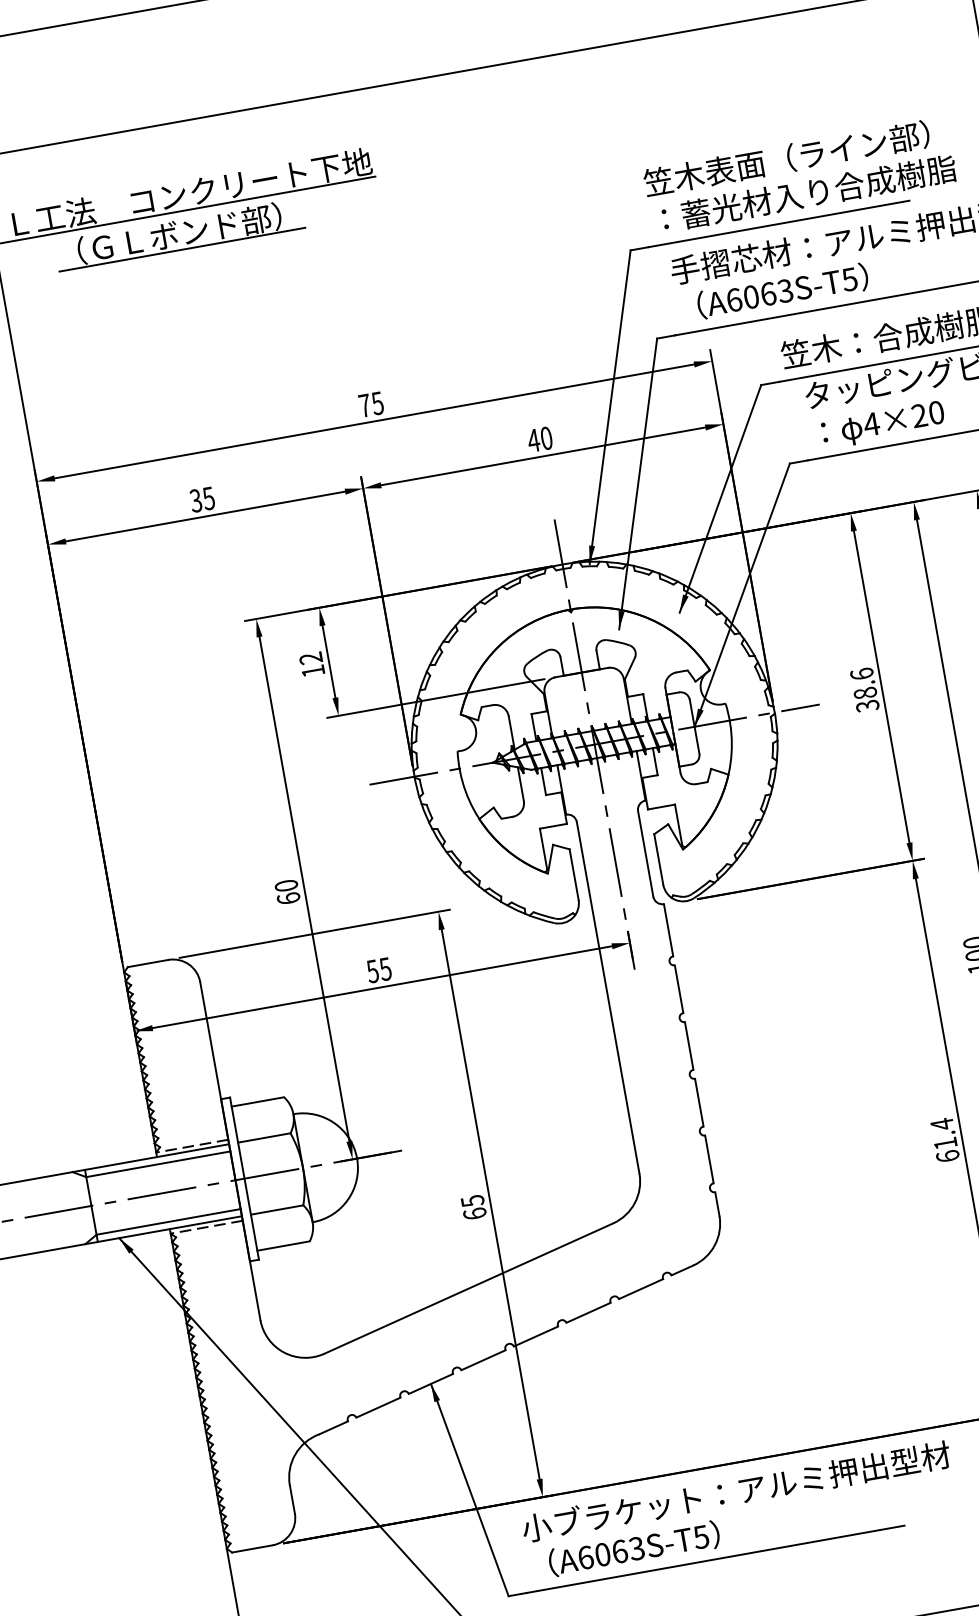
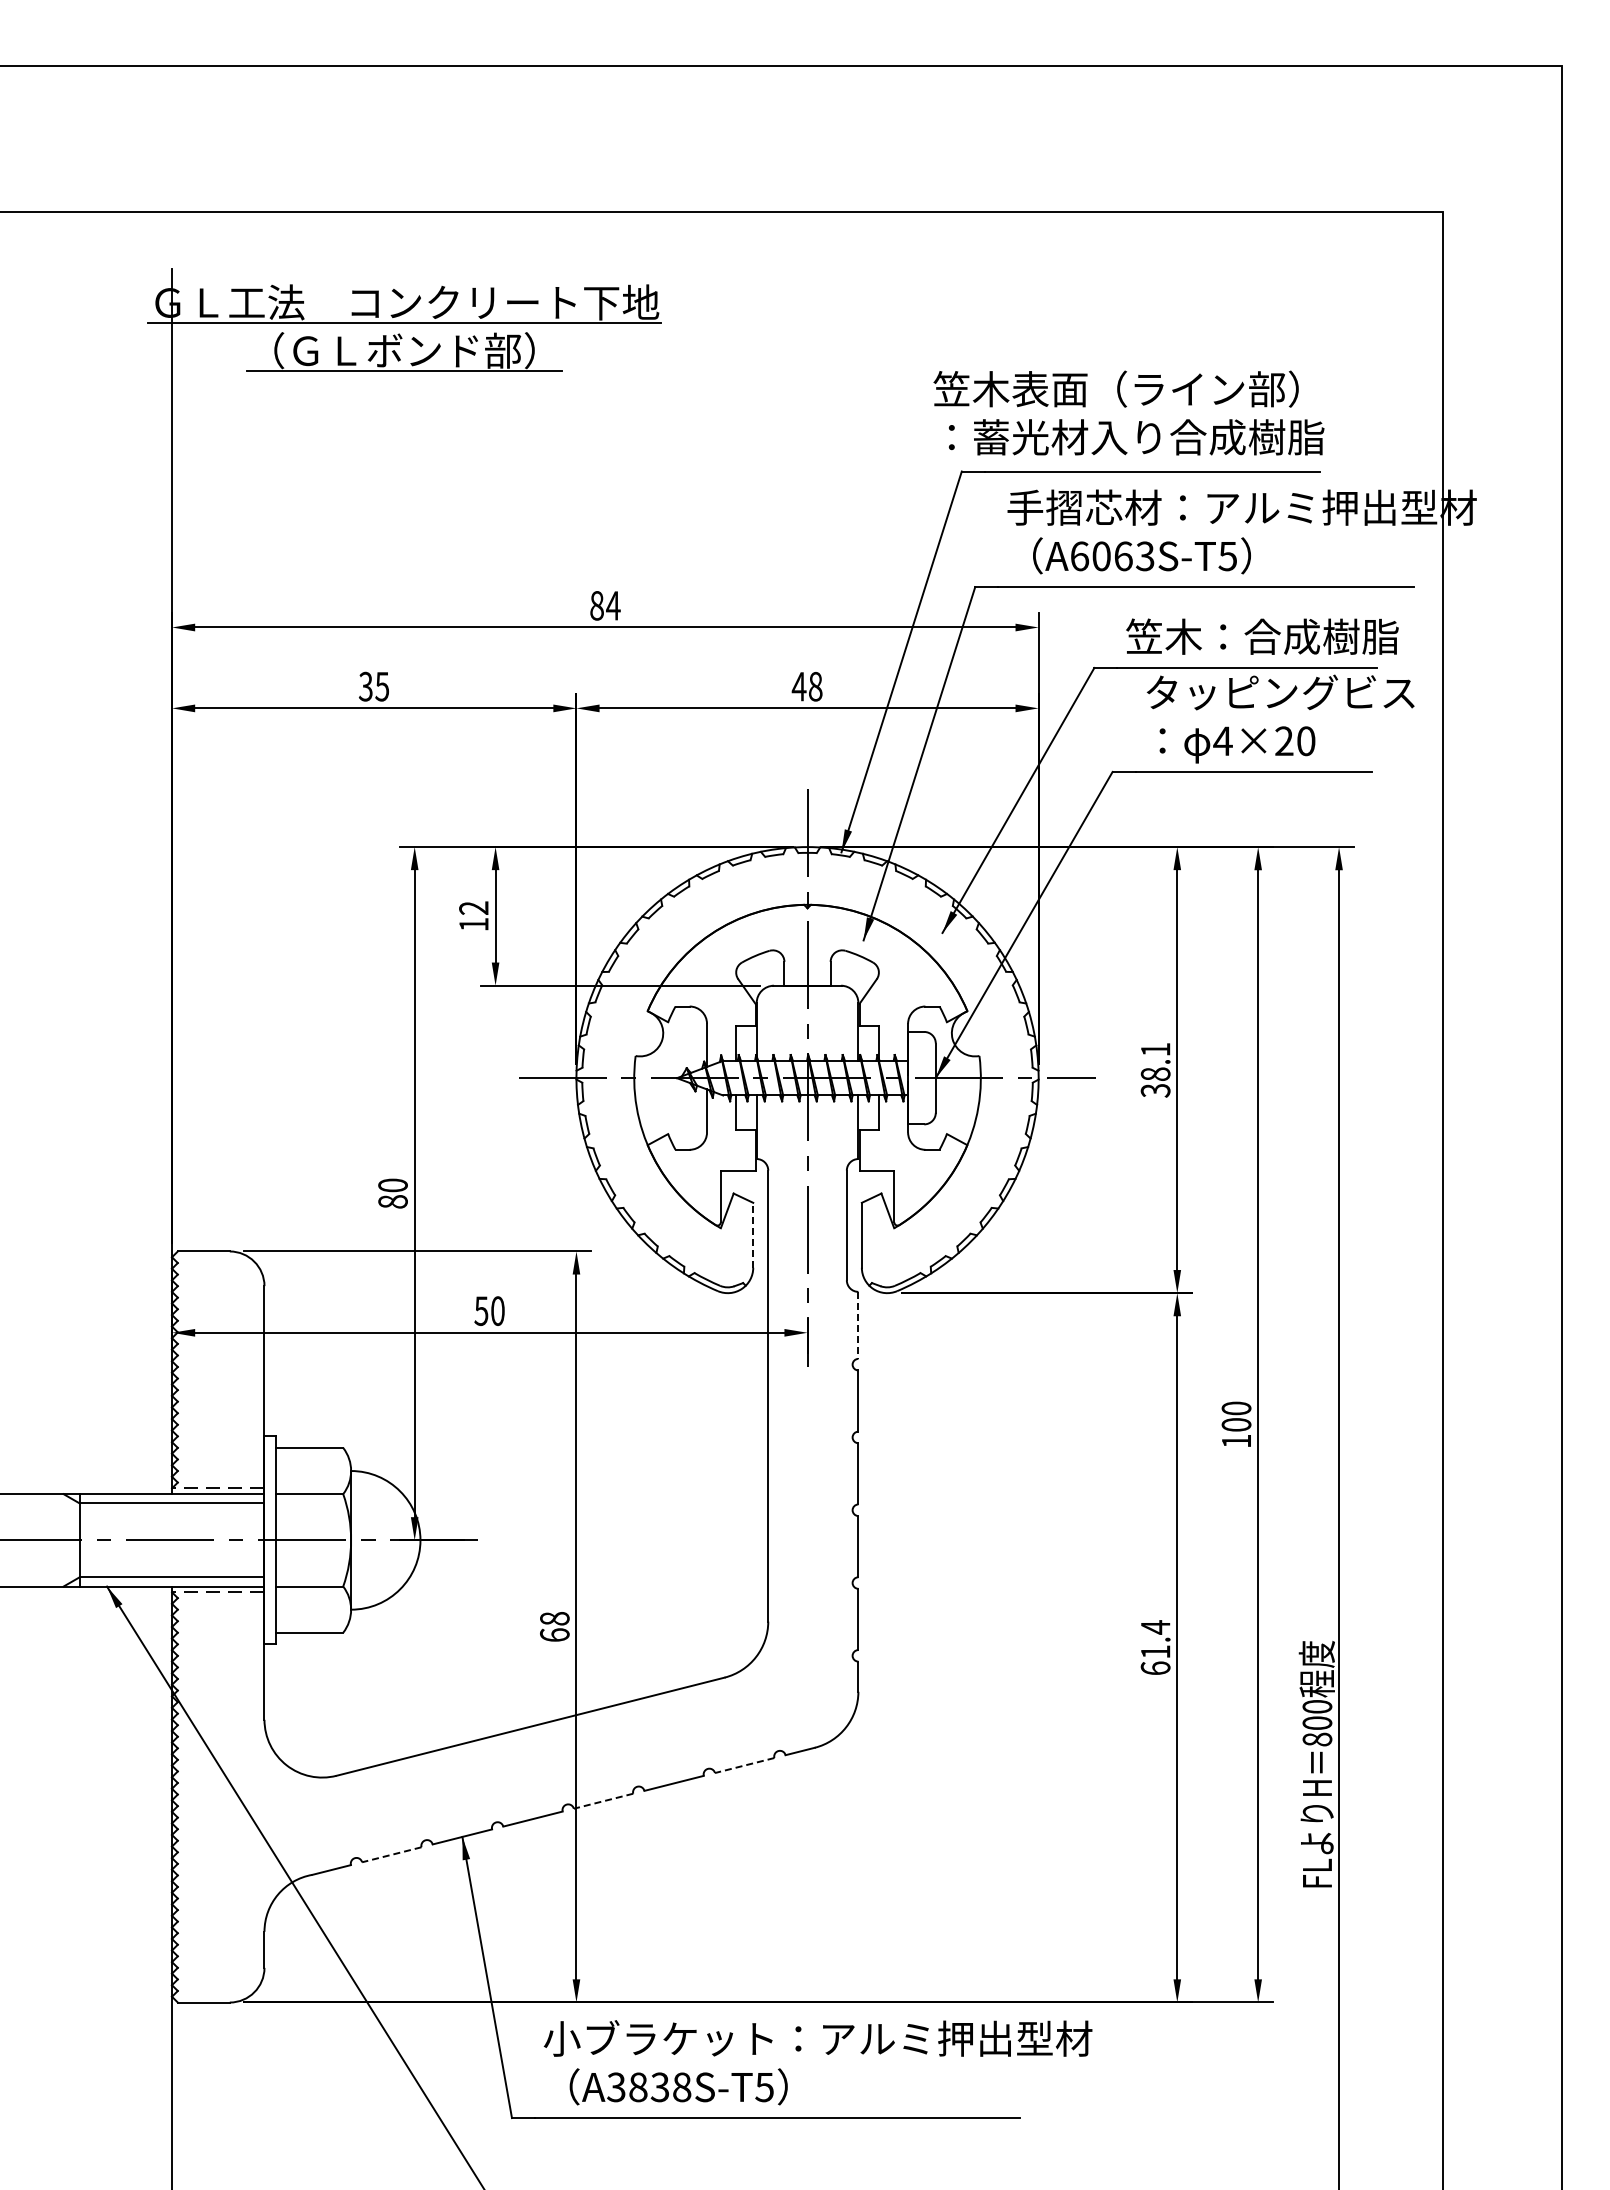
text: (799, 175) -> (1128, 412), moved
text: (371, 404) -> (605, 605), 75 -> 84
text: (546, 438) -> (815, 686), 40 -> 48
text: (861, 673) -> (1155, 1049), 38.6 -> 38.1
line: (574, 873) -> (753, 1234), solid -> dashed
text: (288, 898) -> (392, 1201), 60 -> 80
line: (668, 930) -> (858, 1325), solid -> dashed
text: (385, 968) -> (497, 1310), 55 -> 50
text: (472, 1200) -> (554, 1618), 65 -> 68
line: (640, 1289) -> (744, 1765), solid -> dashed
line: (536, 1336) -> (603, 1801), solid -> dashed
line: (378, 1407) -> (391, 1854), solid -> dashed
text: (611, 1553) -> (649, 2087), A6063S-T5 -> A3838S-T5

